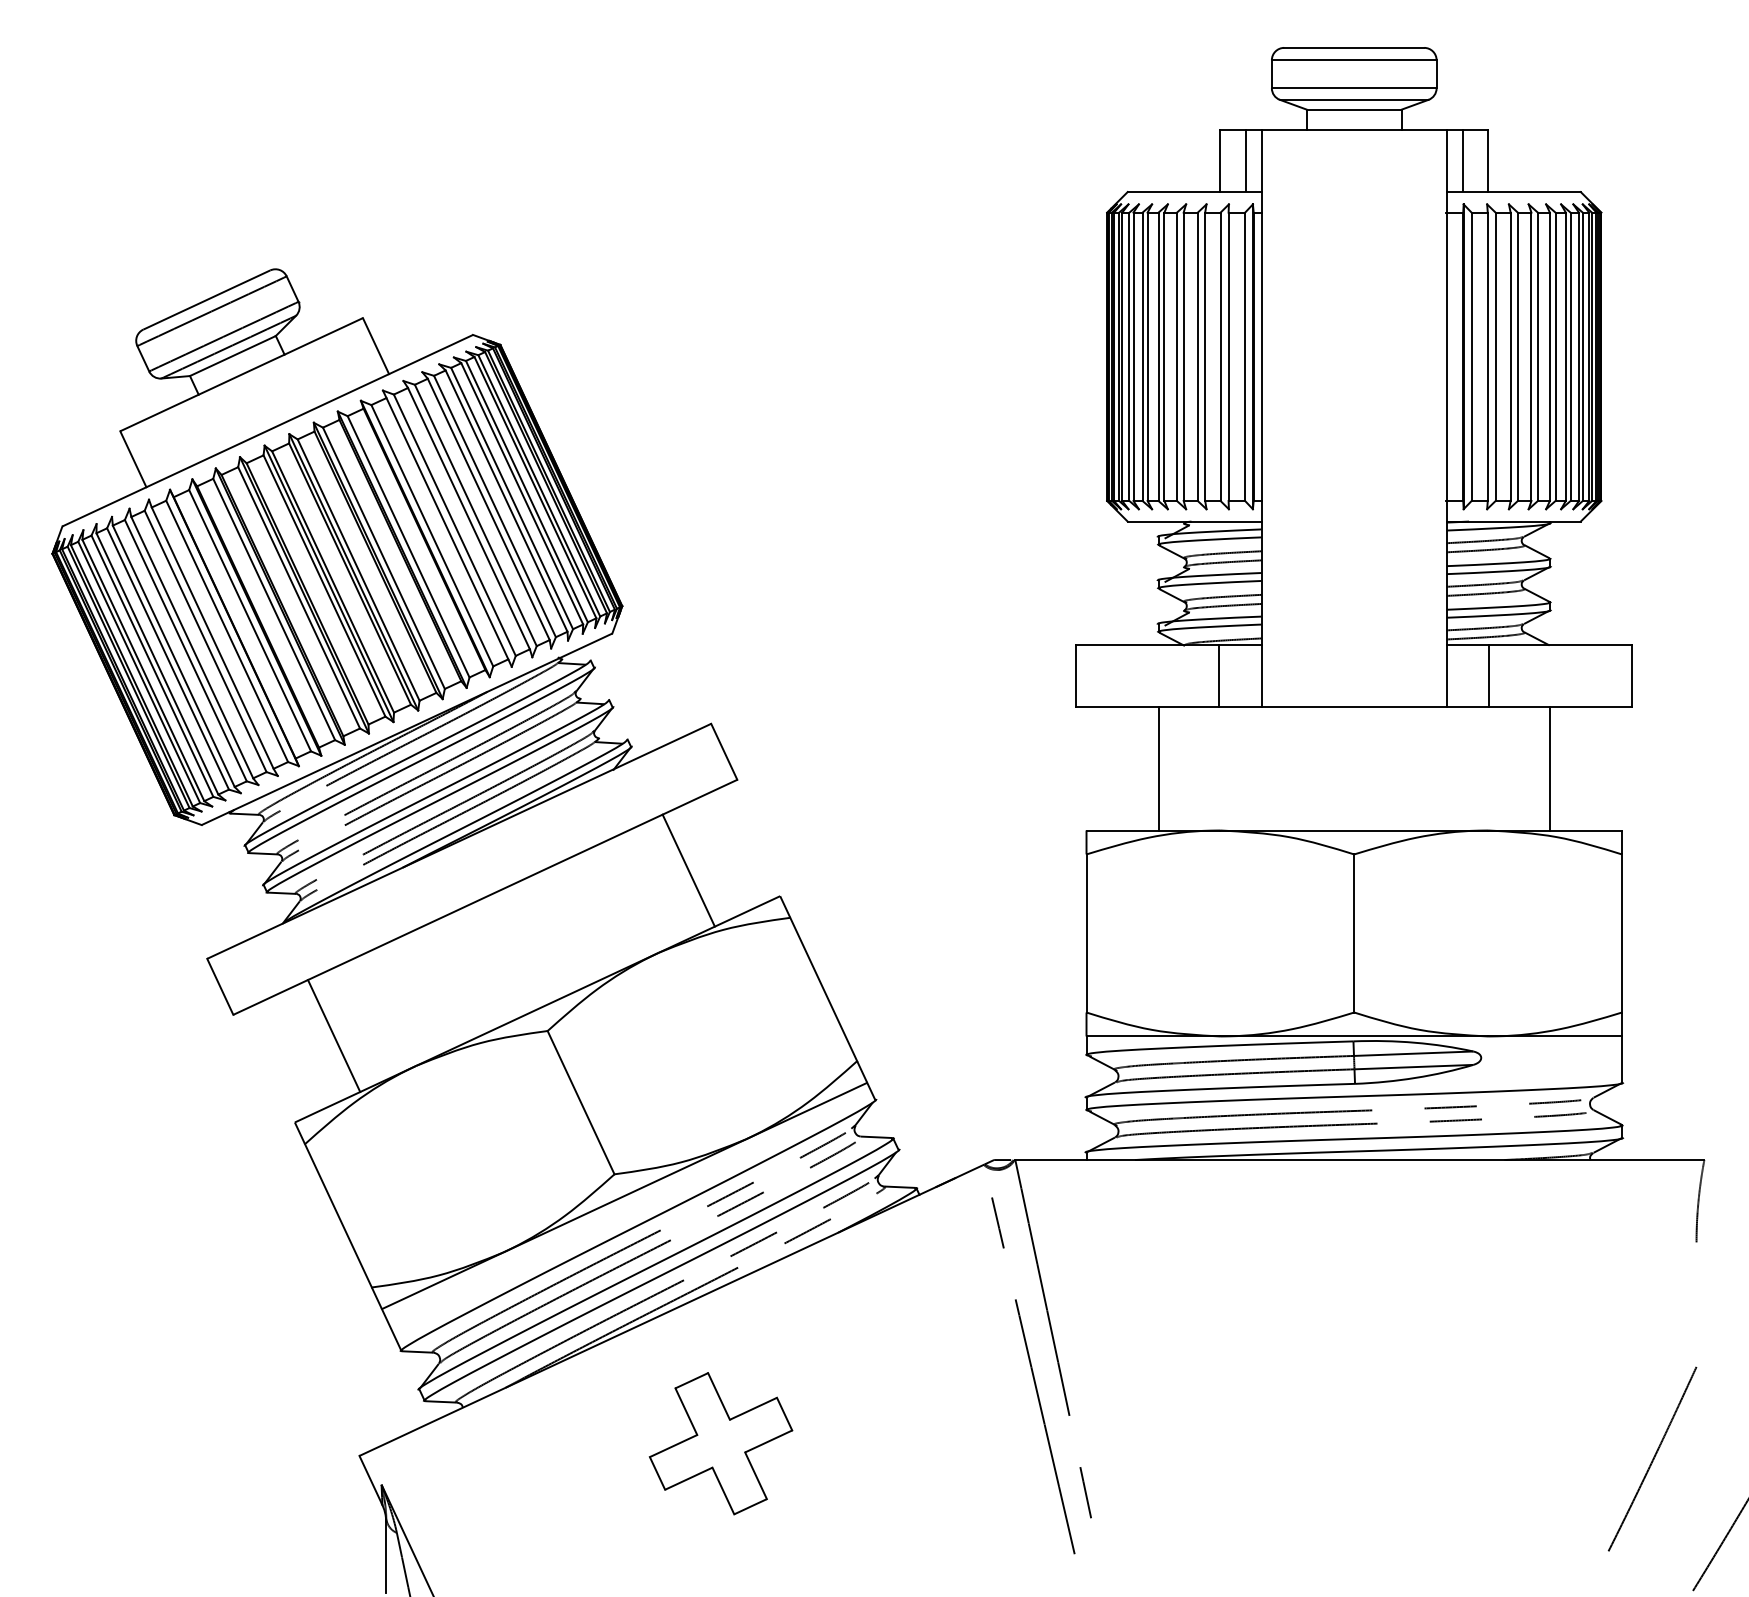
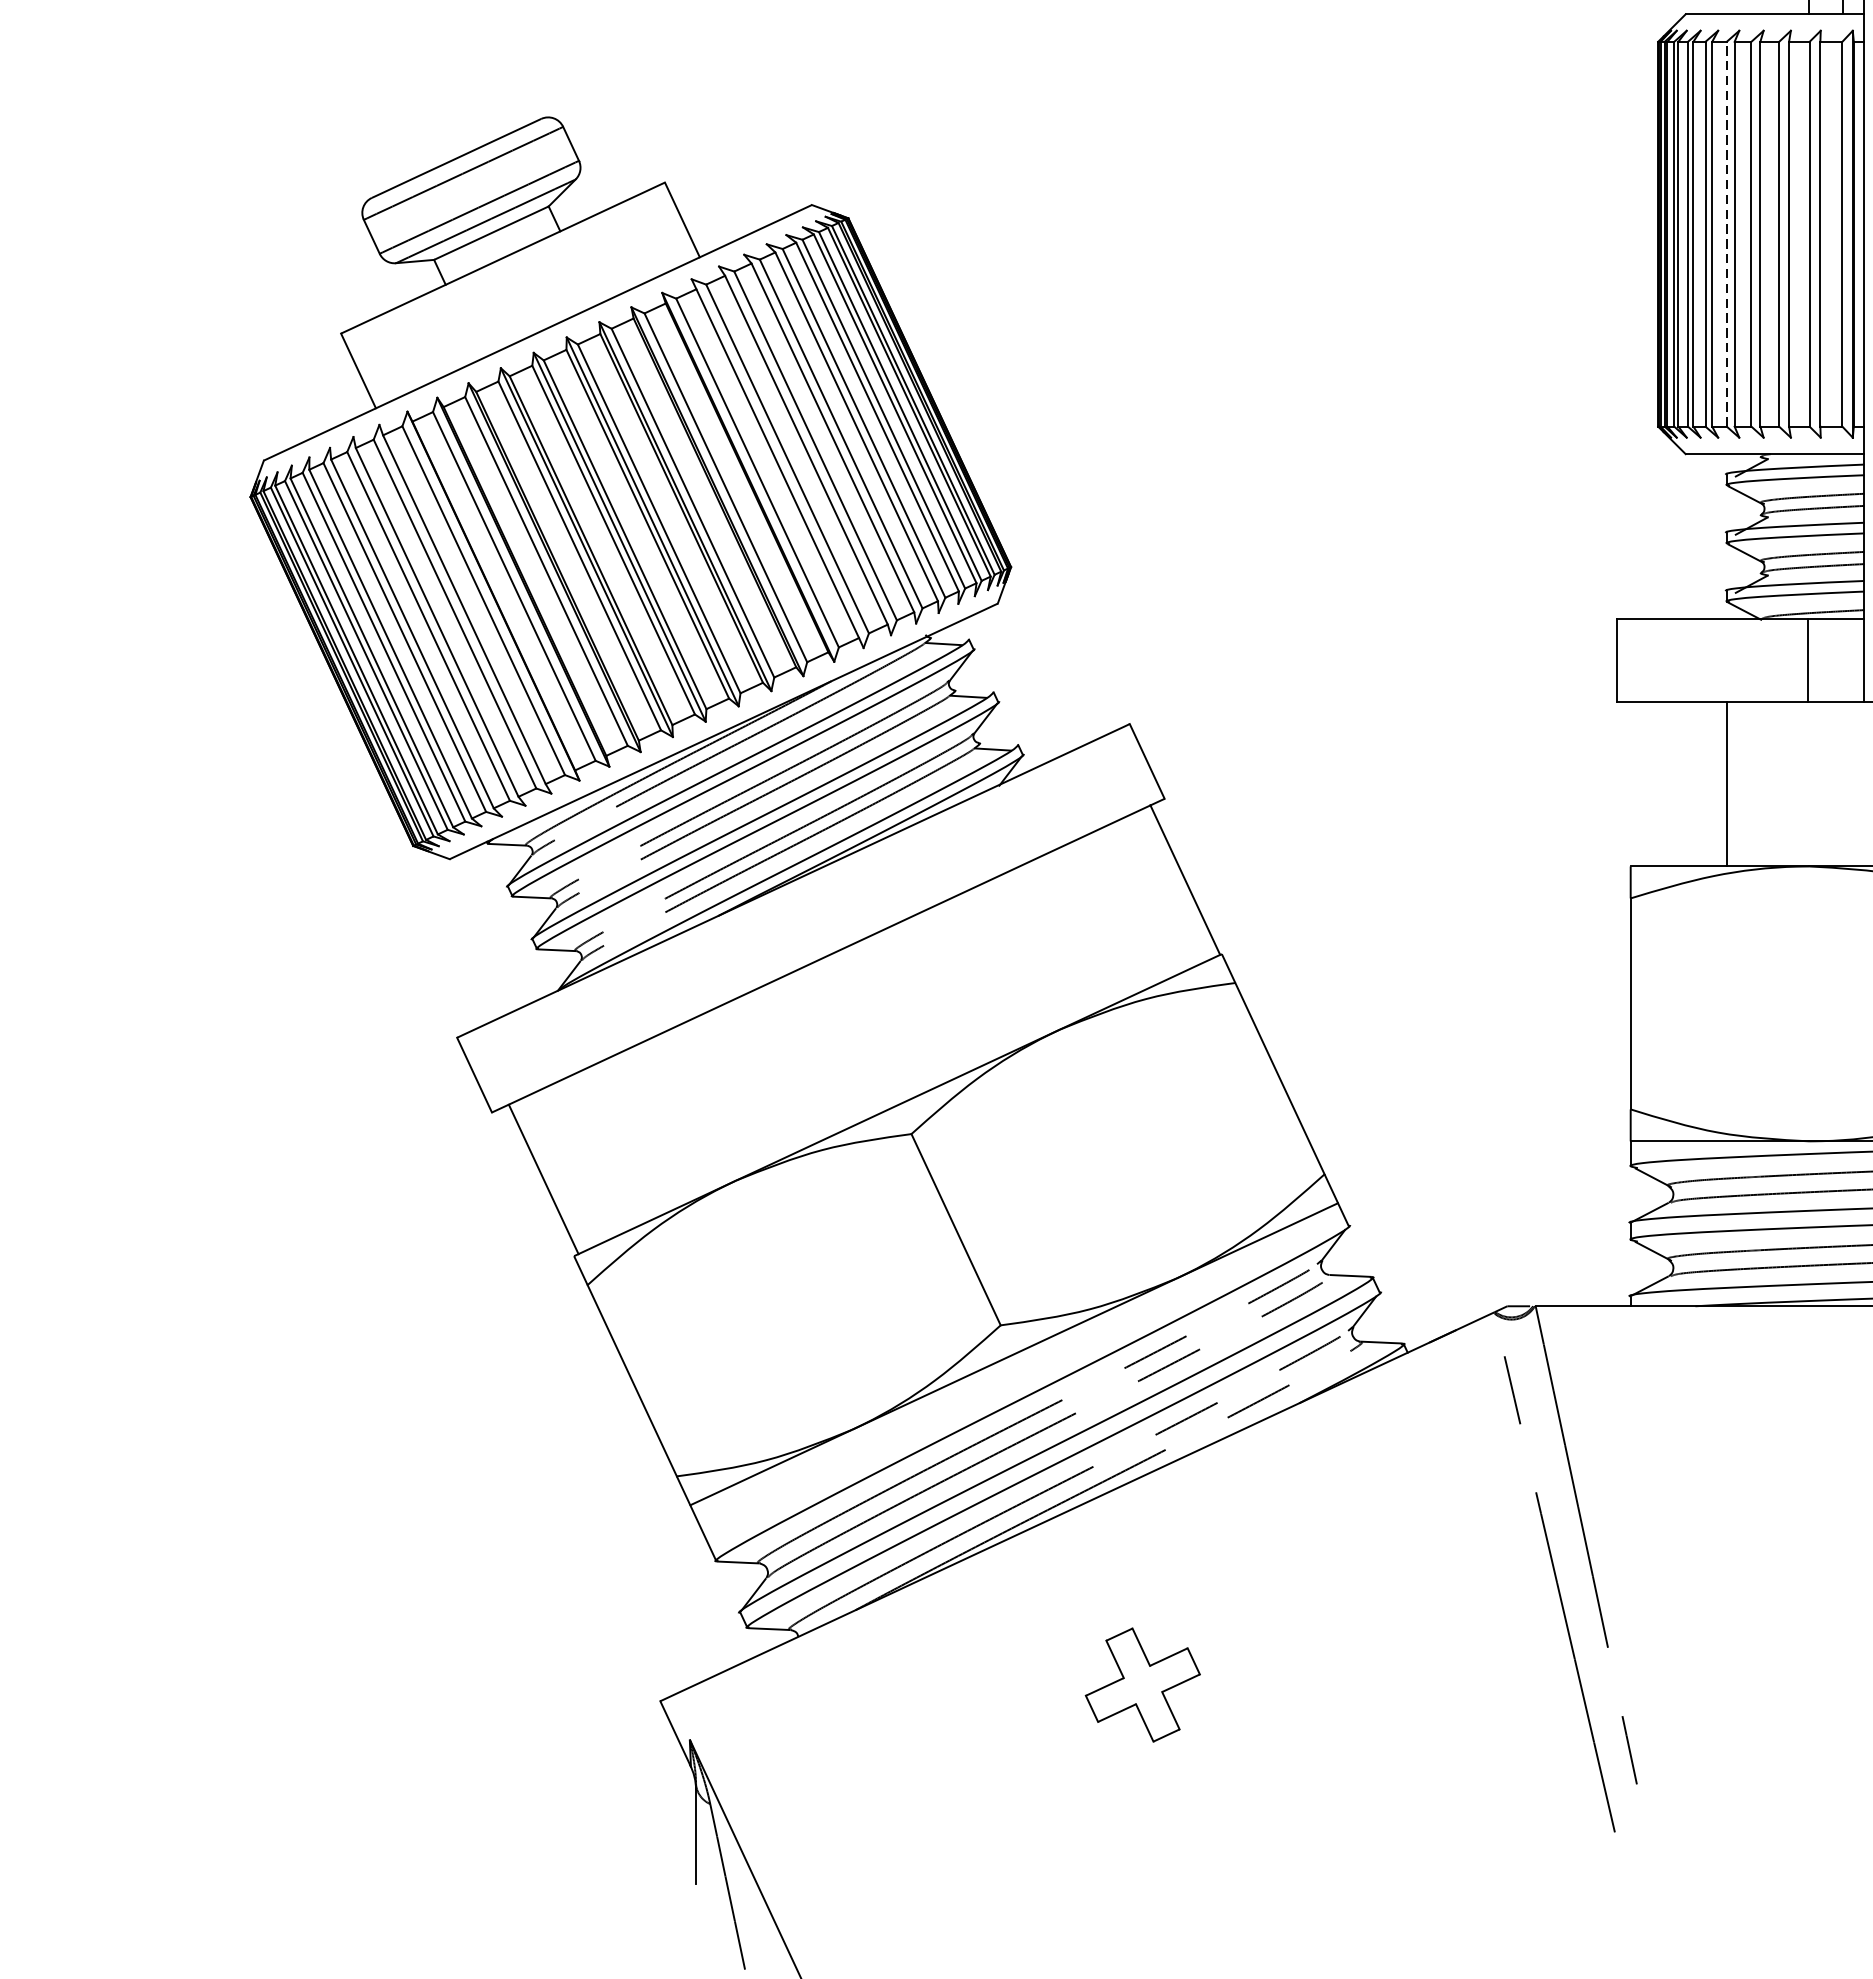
line: (1158, 356) -> (1726, 233), solid -> dashed
line: (688, 870) -> (1184, 879), moved
line: (334, 1036) -> (544, 1180), moved
part: (720, 1443) -> (1142, 1684), size x0.6

